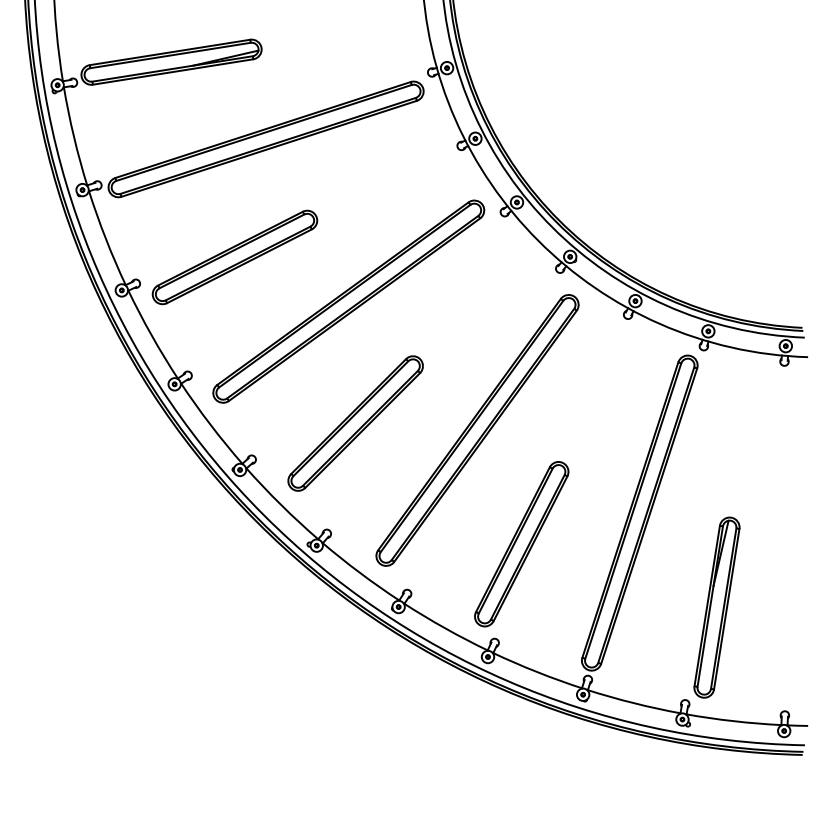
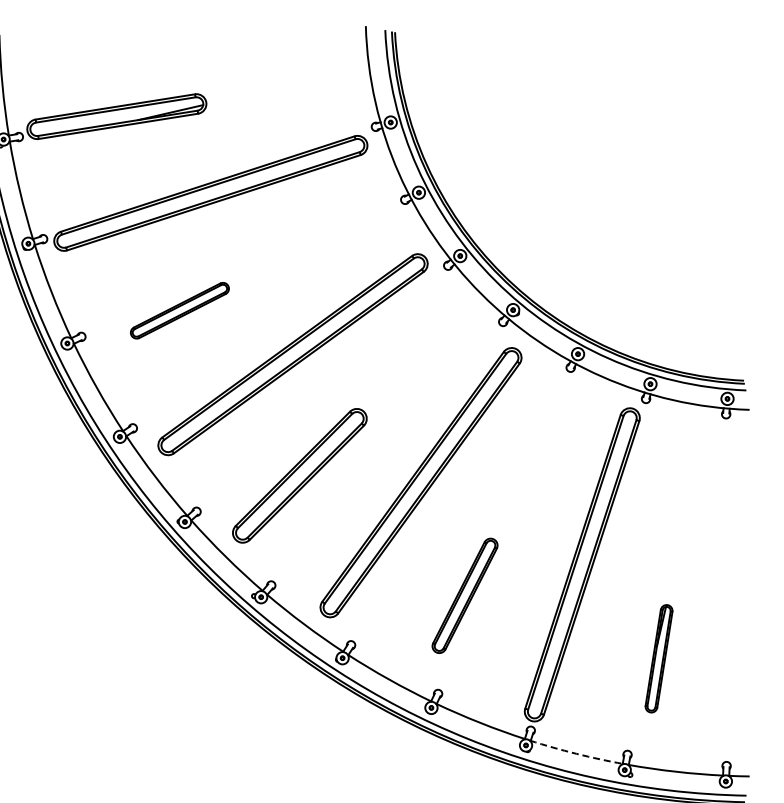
part: (234, 257) -> (179, 310), size x0.6
part: (521, 544) -> (464, 596), size x0.7
part: (716, 607) -> (658, 658), size x0.6
arc: (633, 703) -> (576, 754), solid -> dashed

